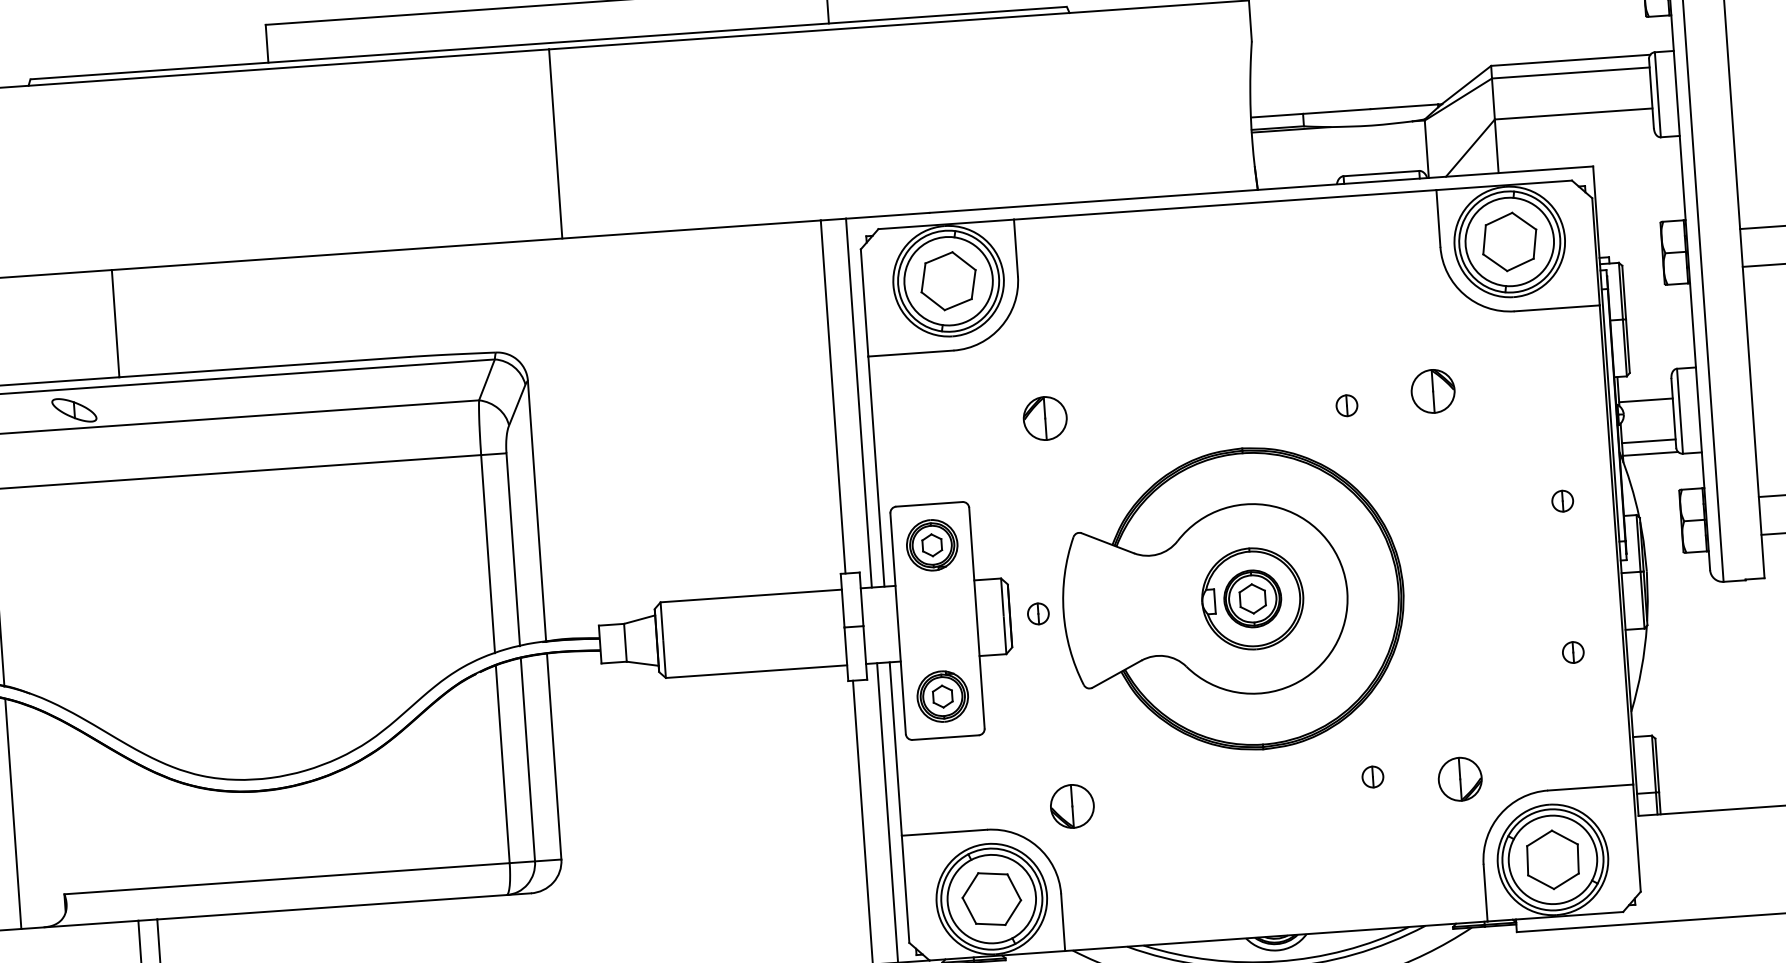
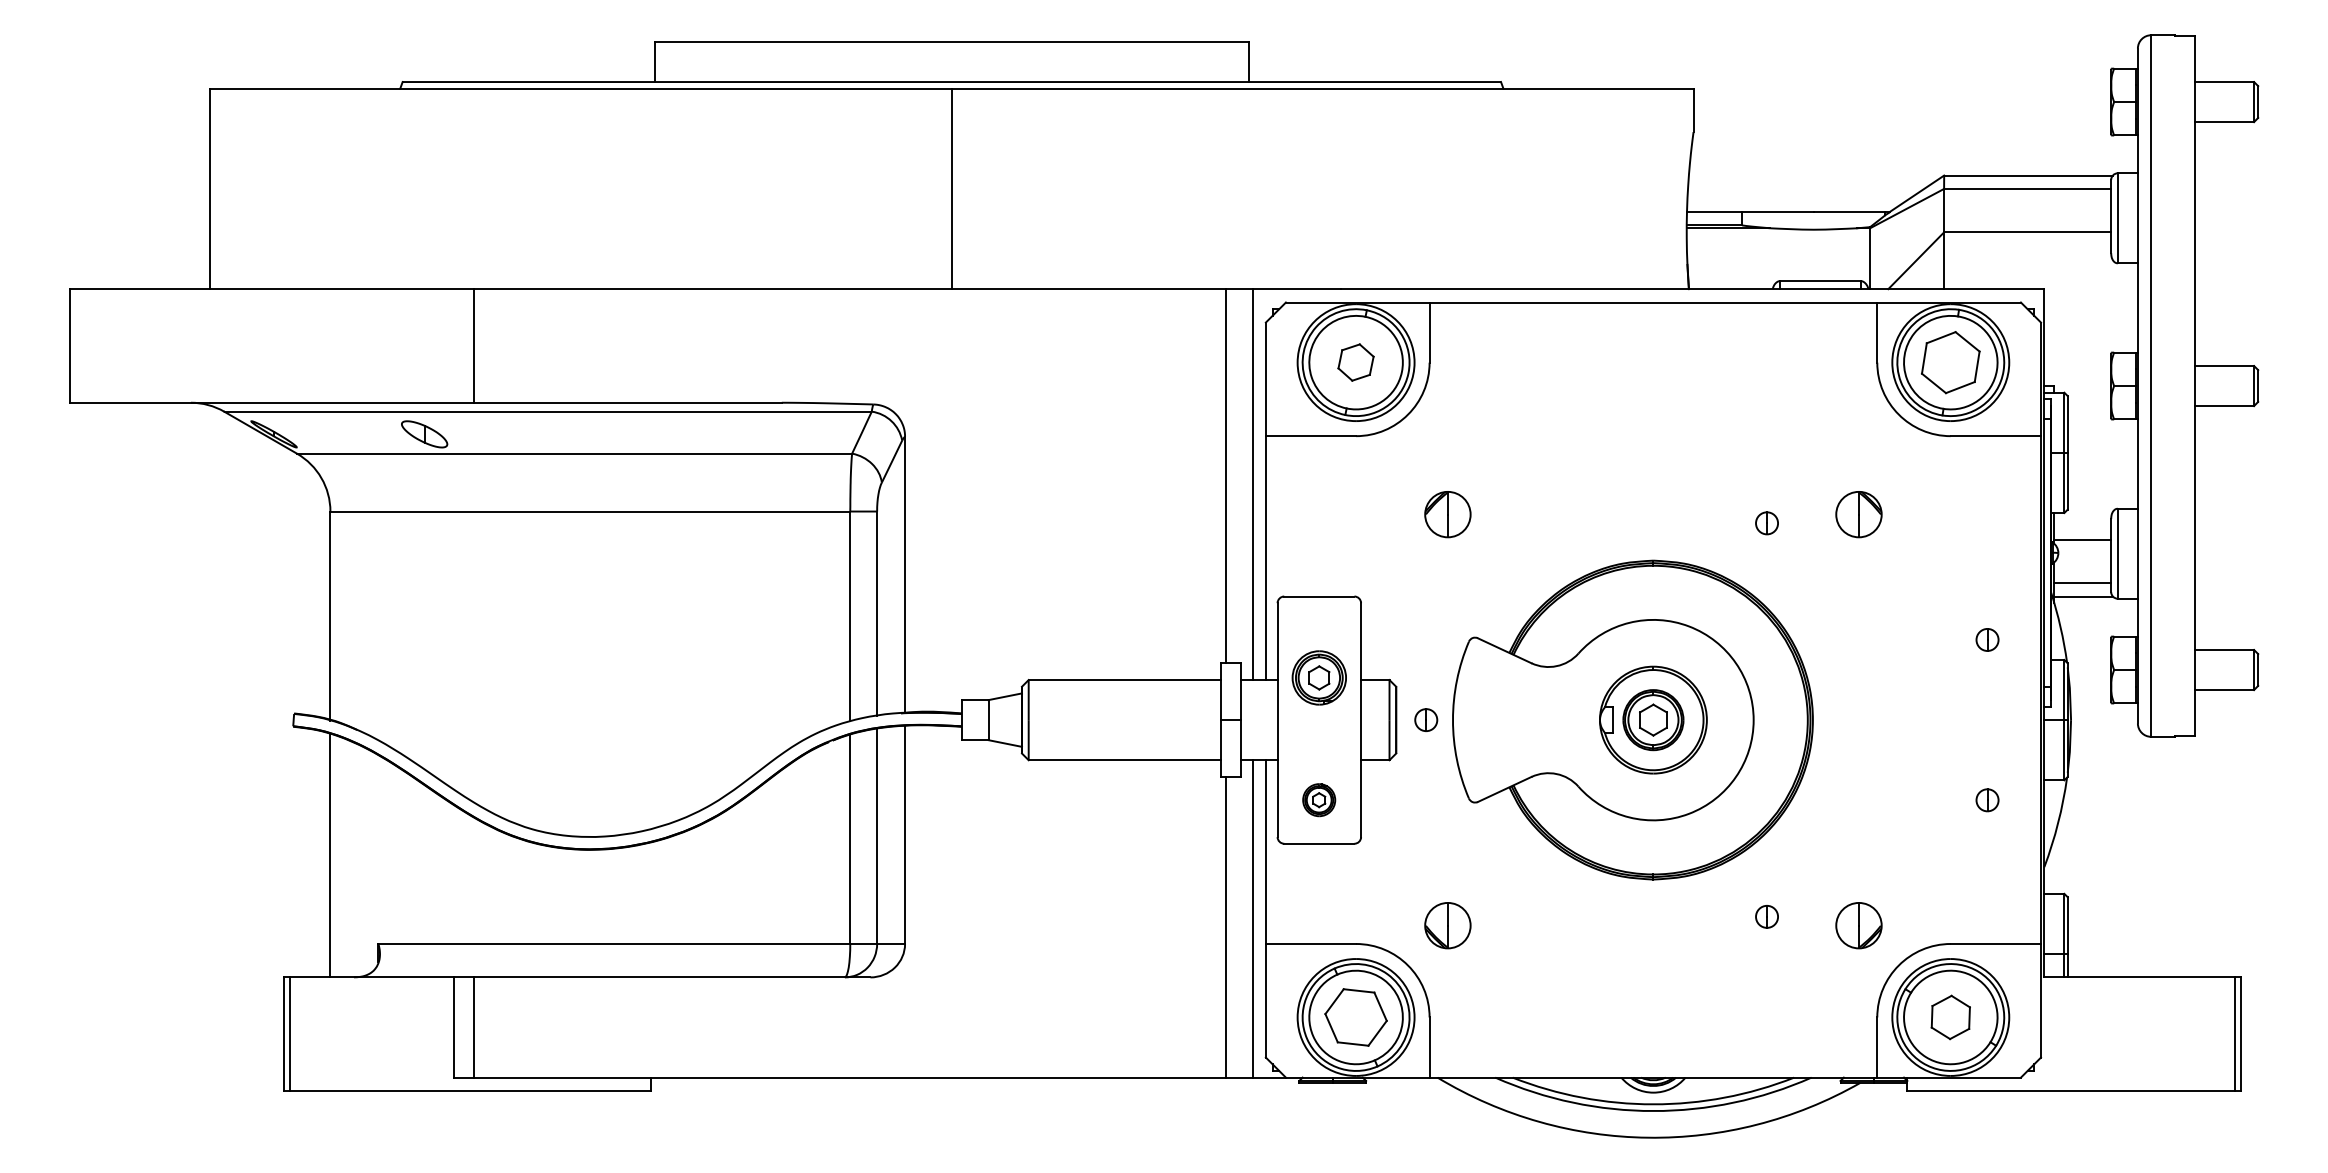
part: (948, 281) -> (1355, 362), size x0.6
part: (931, 544) -> (1318, 677), moved
part: (941, 695) -> (1318, 799), size x0.6
part: (1552, 859) -> (1950, 1017), size x0.7

